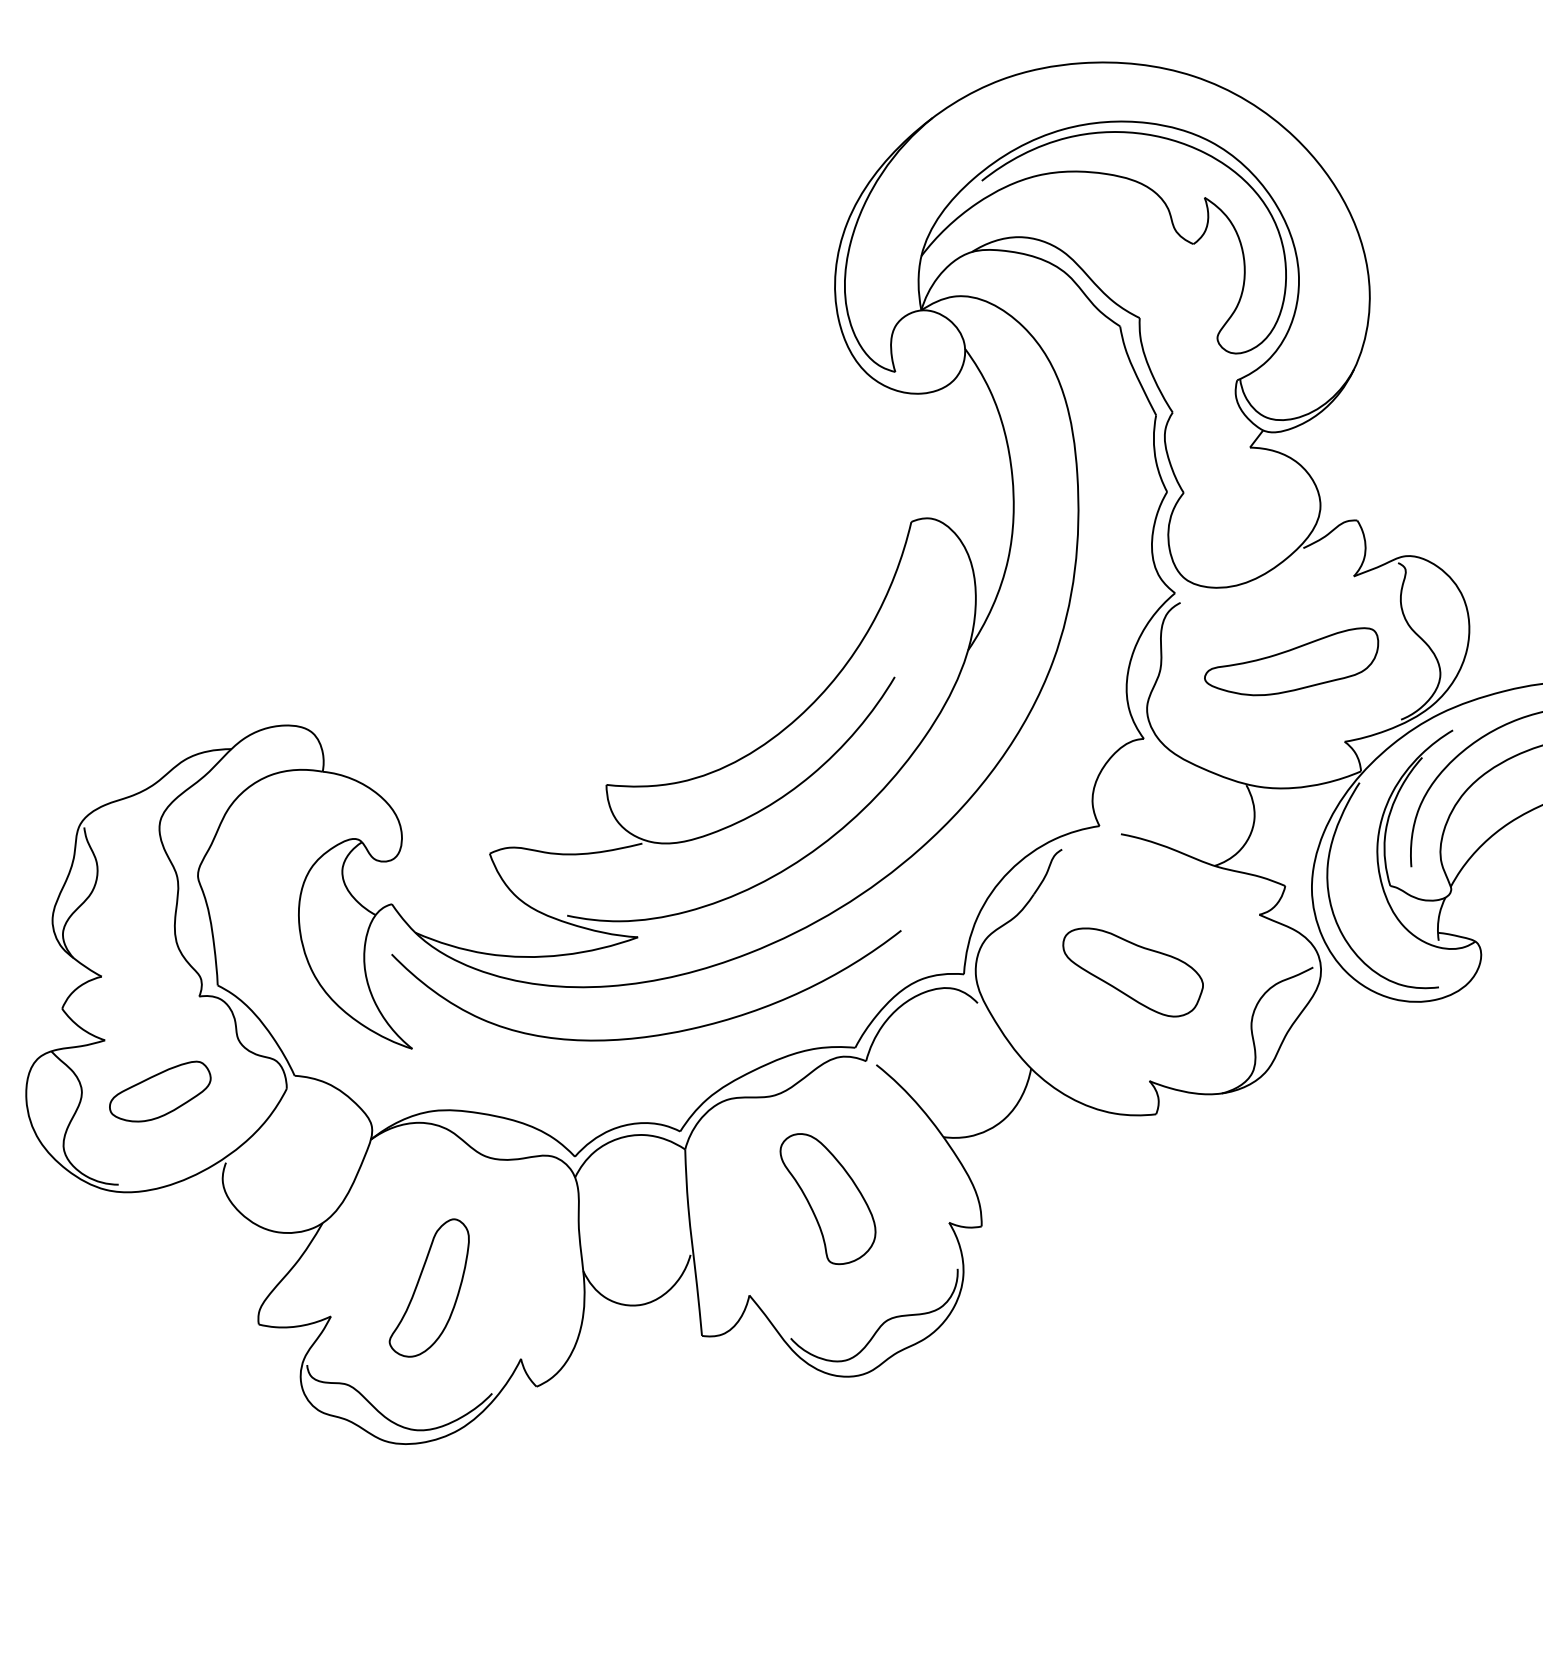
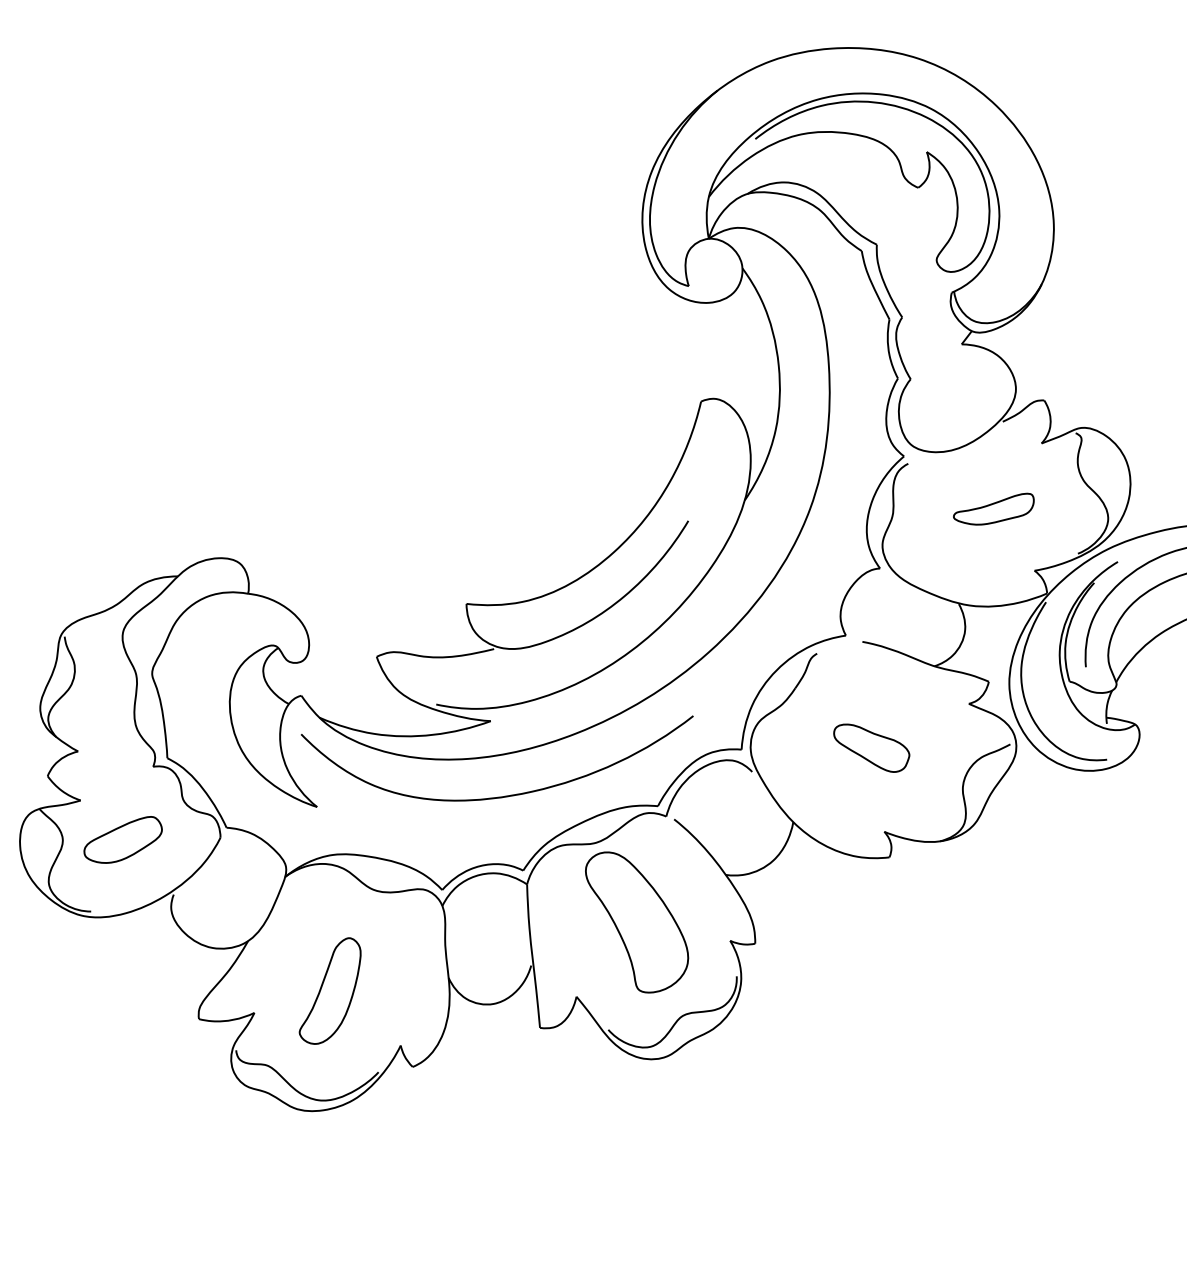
part: (1291, 661) -> (993, 508), size x0.6
part: (1132, 972) -> (871, 748), size x0.7
part: (827, 1199) -> (636, 922), size x1.4

